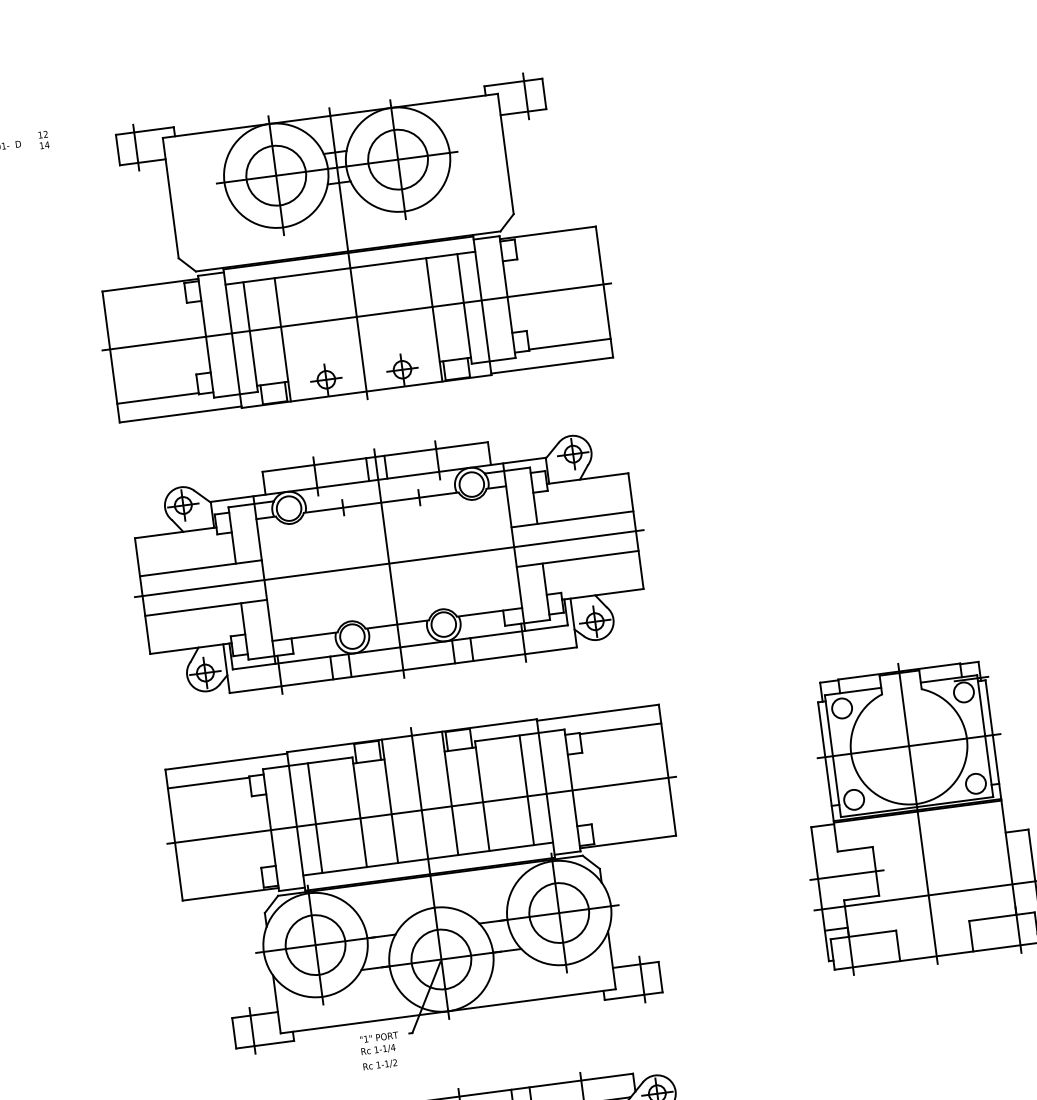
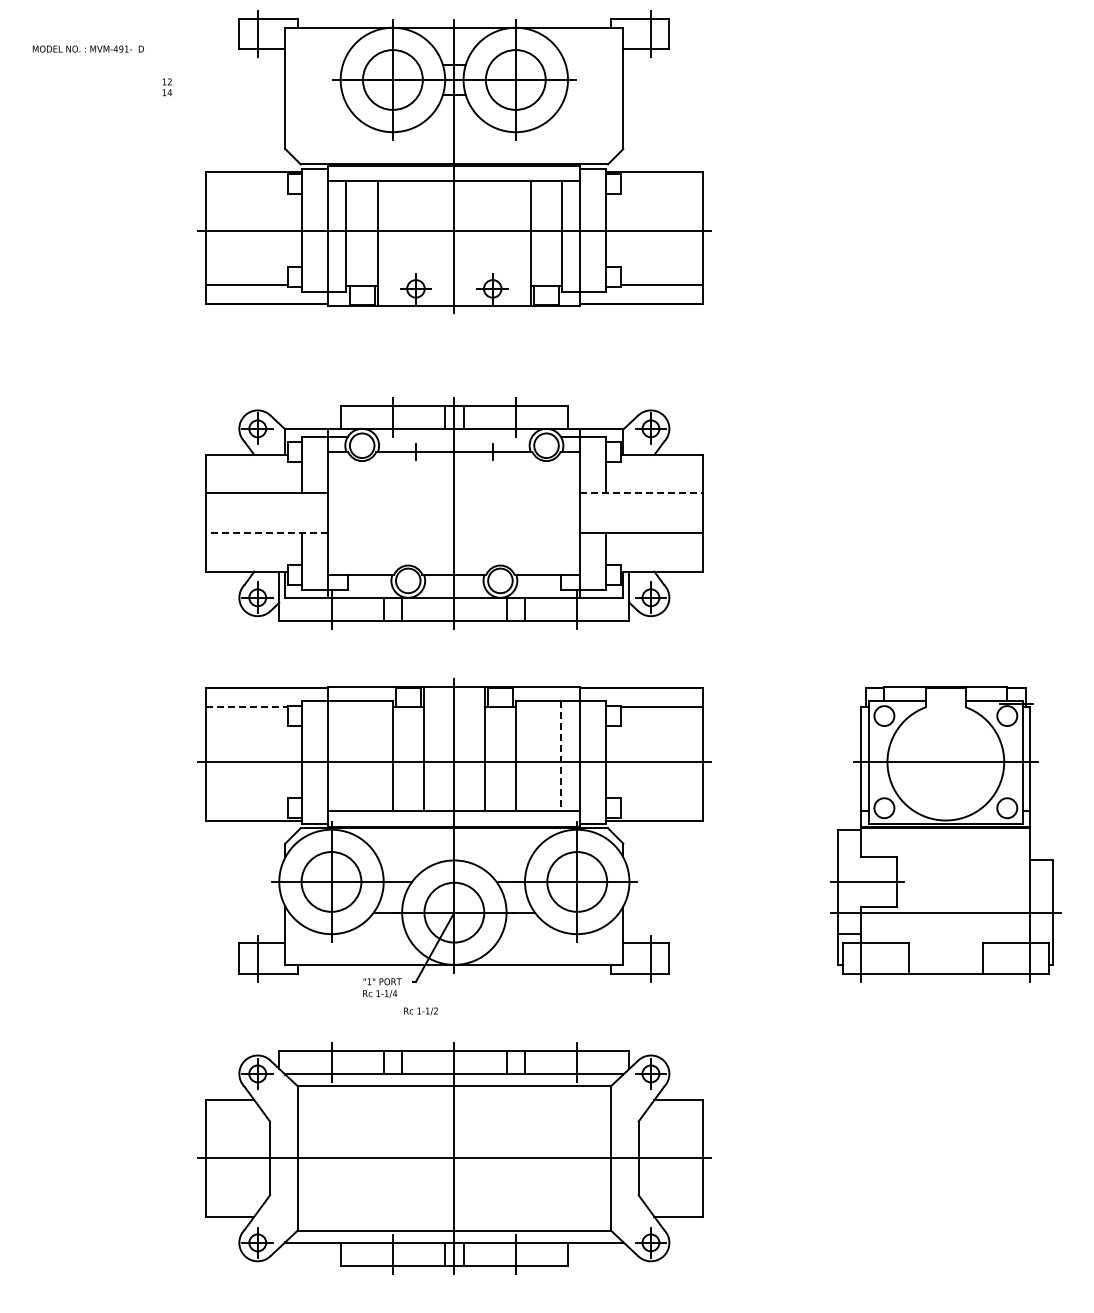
text: (43, 140) -> (166, 87), moved
part: (347, 248) -> (454, 161), moved
line: (573, 519) -> (642, 493), solid -> dashed
line: (388, 563) -> (453, 513), removed
line: (205, 608) -> (266, 533), solid -> dashed
line: (209, 783) -> (247, 707), solid -> dashed
line: (527, 790) -> (561, 756), solid -> dashed
line: (917, 813) -> (945, 830), removed
line: (314, 817) -> (347, 755), removed
text: (379, 1065) -> (420, 1011), moved

